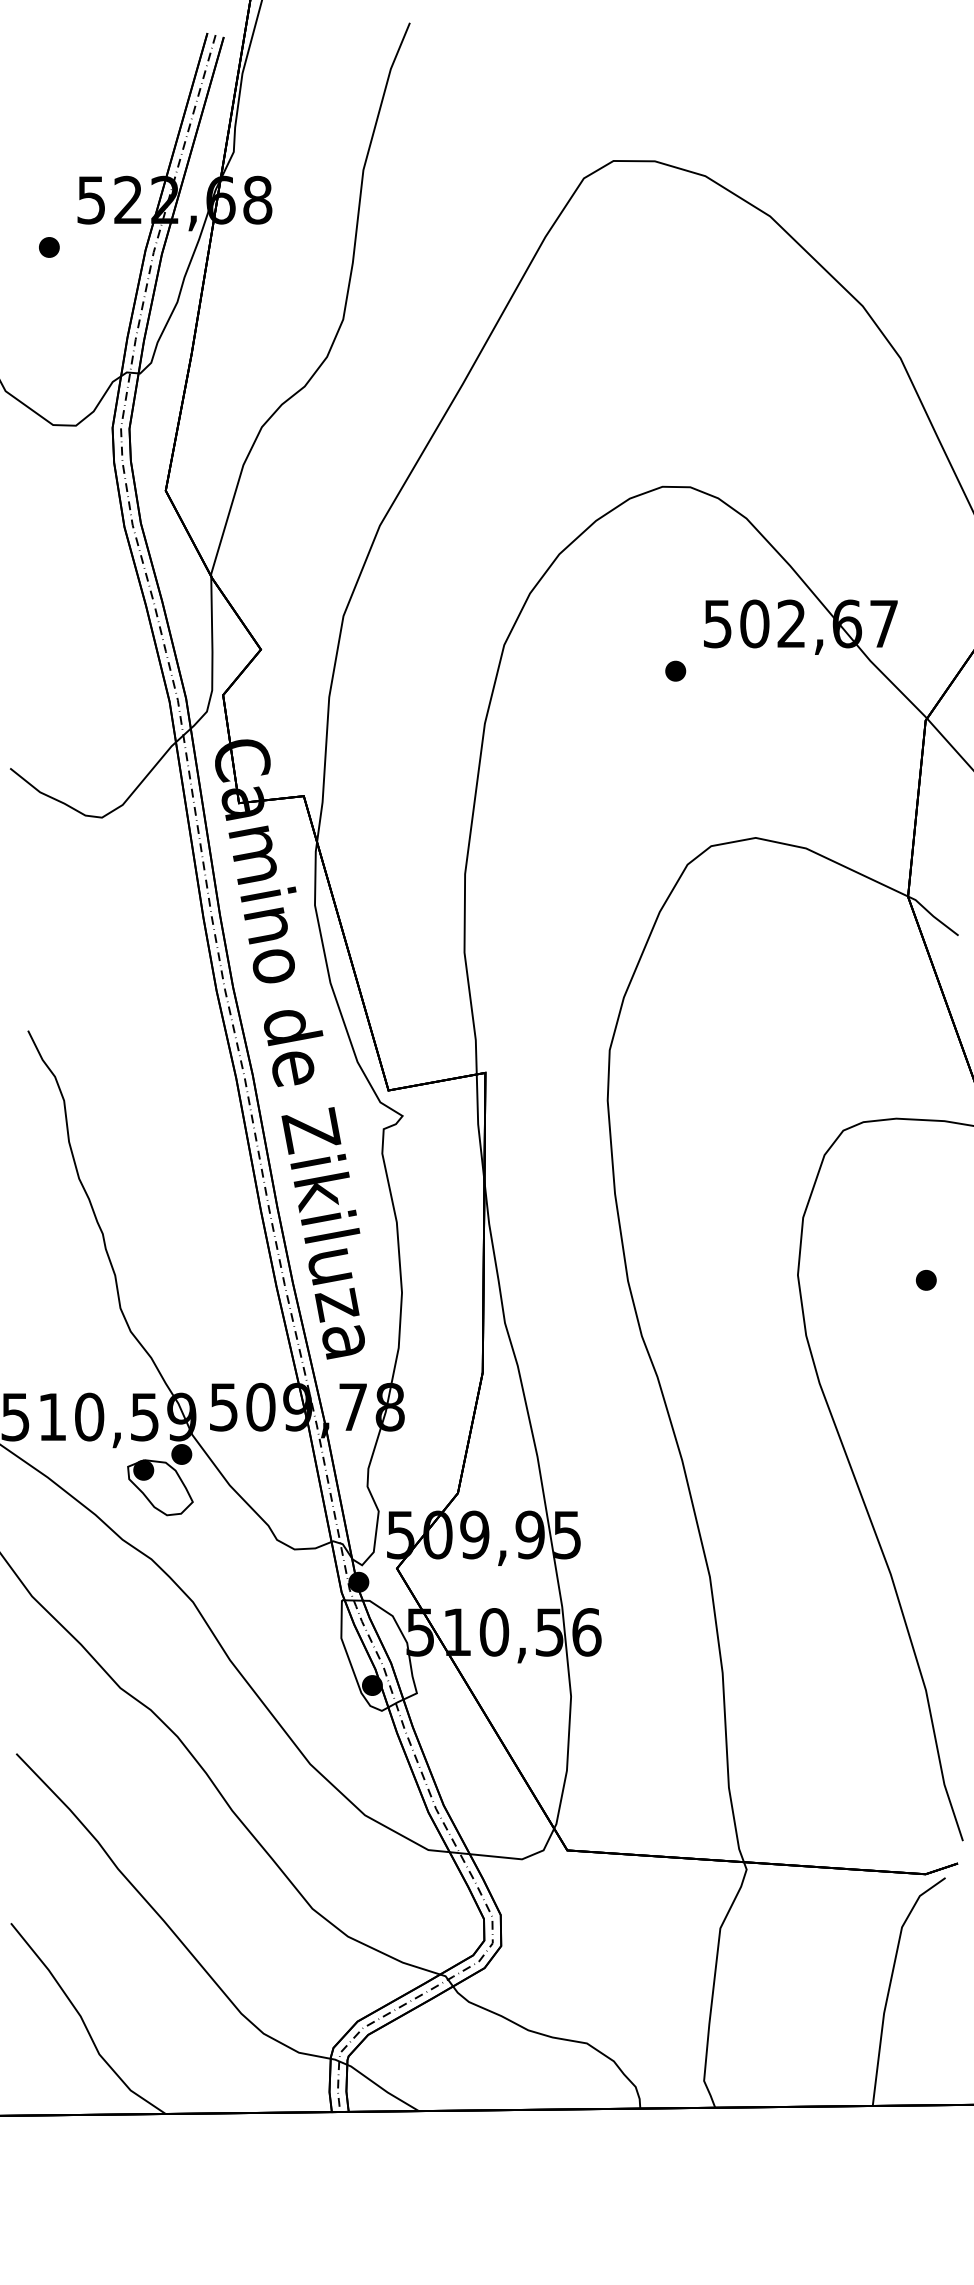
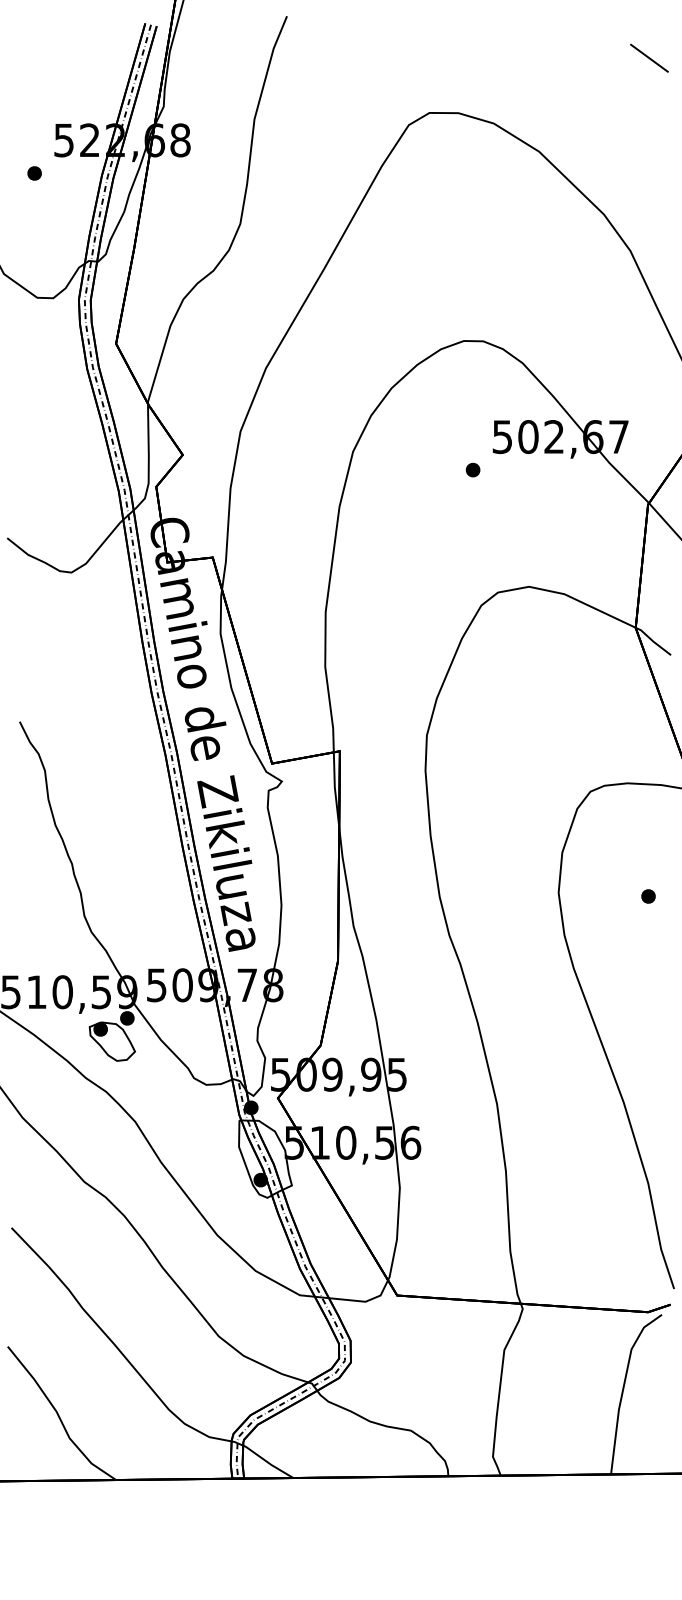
line: (927, 82) -> (649, 57), added

